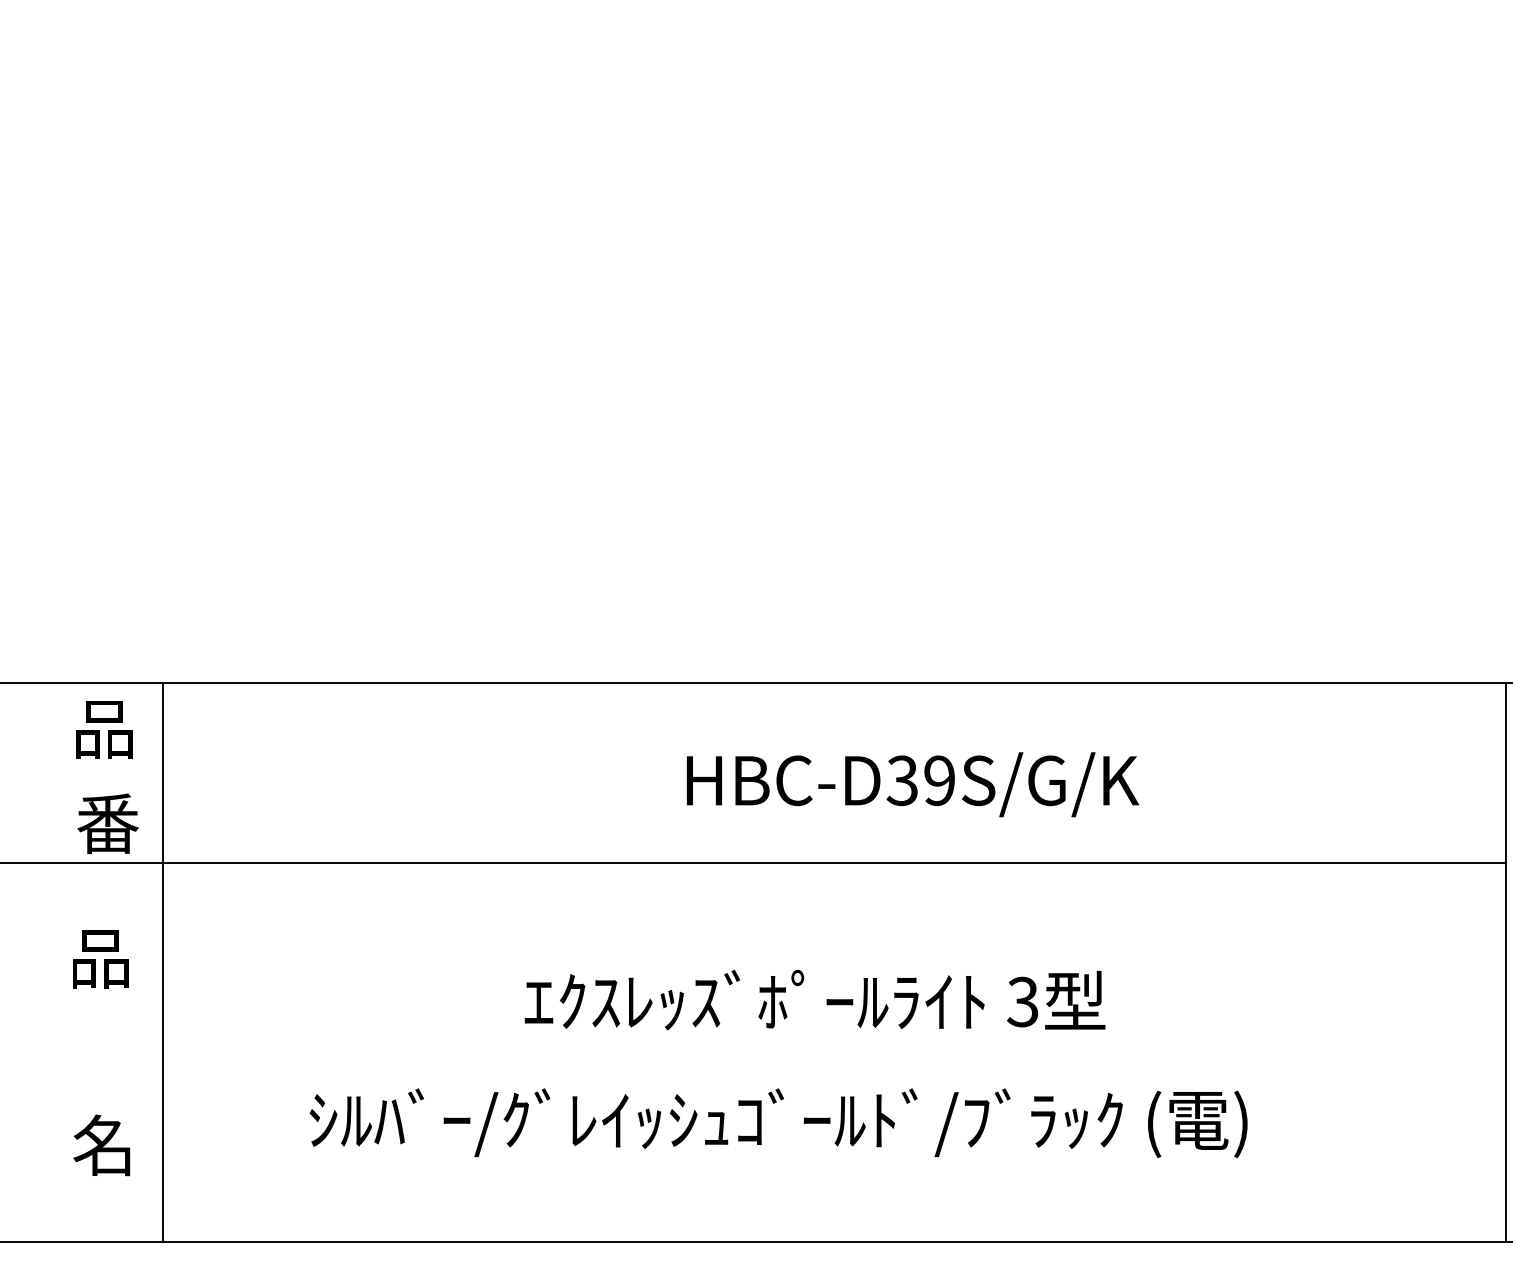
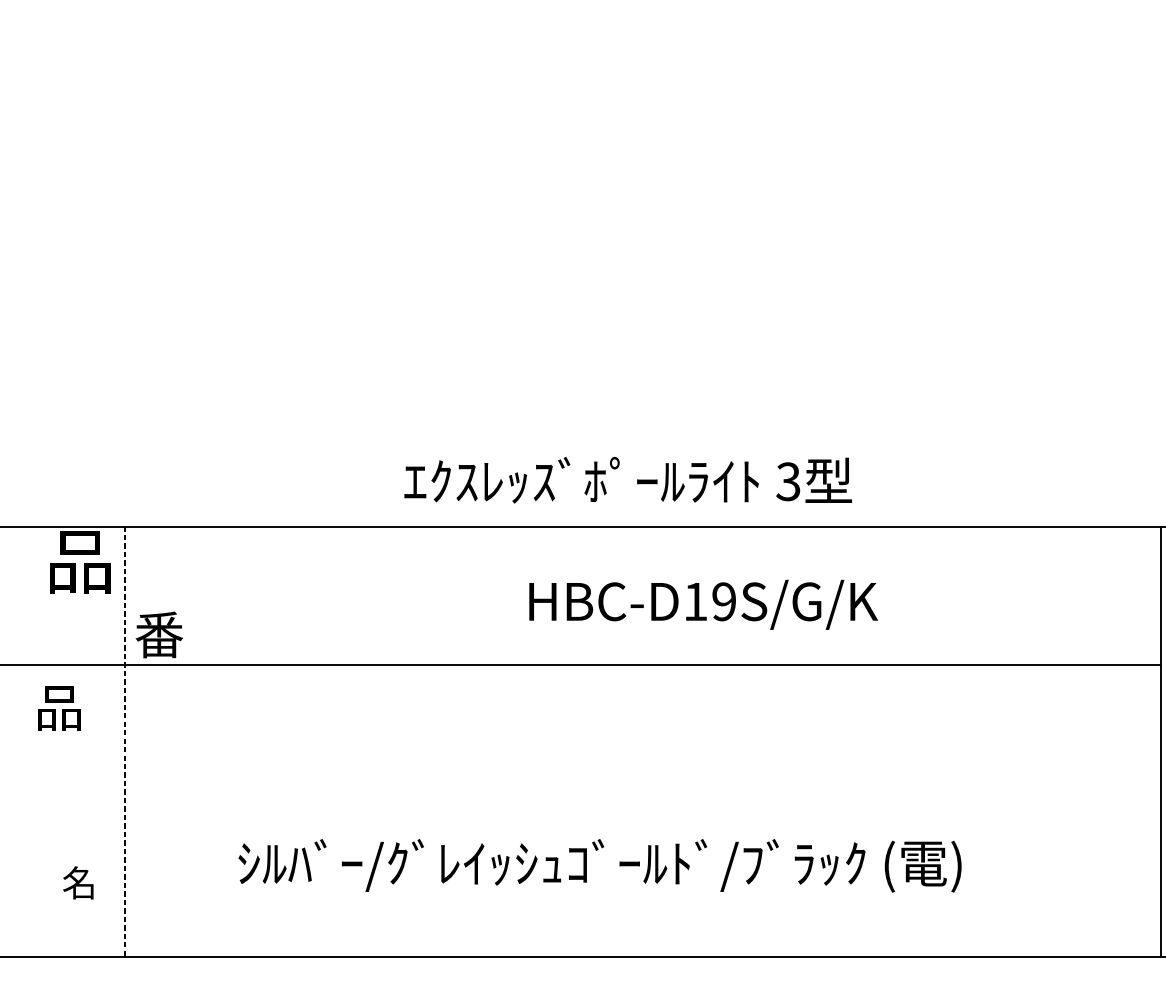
part: (104, 729) -> (80, 562), size x1.4
text: (901, 780) -> (694, 601), HBC-D39S/G/K -> HBC-D19S/G/K
part: (107, 823) -> (158, 634), moved
part: (100, 959) -> (59, 708), moved
line: (162, 963) -> (125, 742), solid -> dashed
text: (814, 999) -> (627, 479), moved
part: (101, 1145) -> (77, 883), size x0.7

